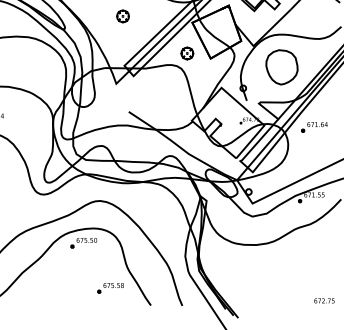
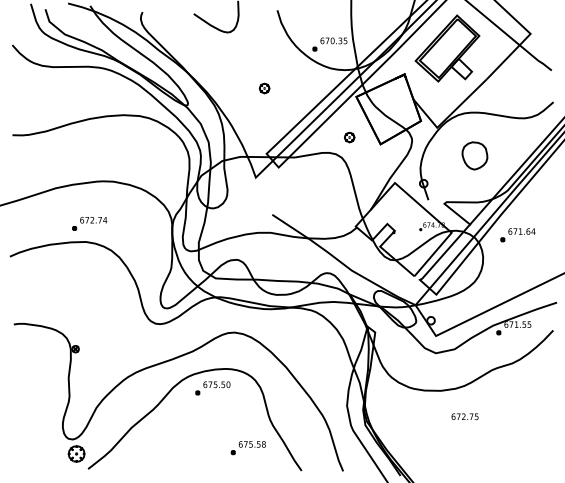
part: (122, 16) -> (264, 88), size x0.6
part: (187, 53) -> (349, 137), size x0.6
part: (281, 67) -> (474, 155), size x0.6
text: (324, 300) -> (464, 416), moved

